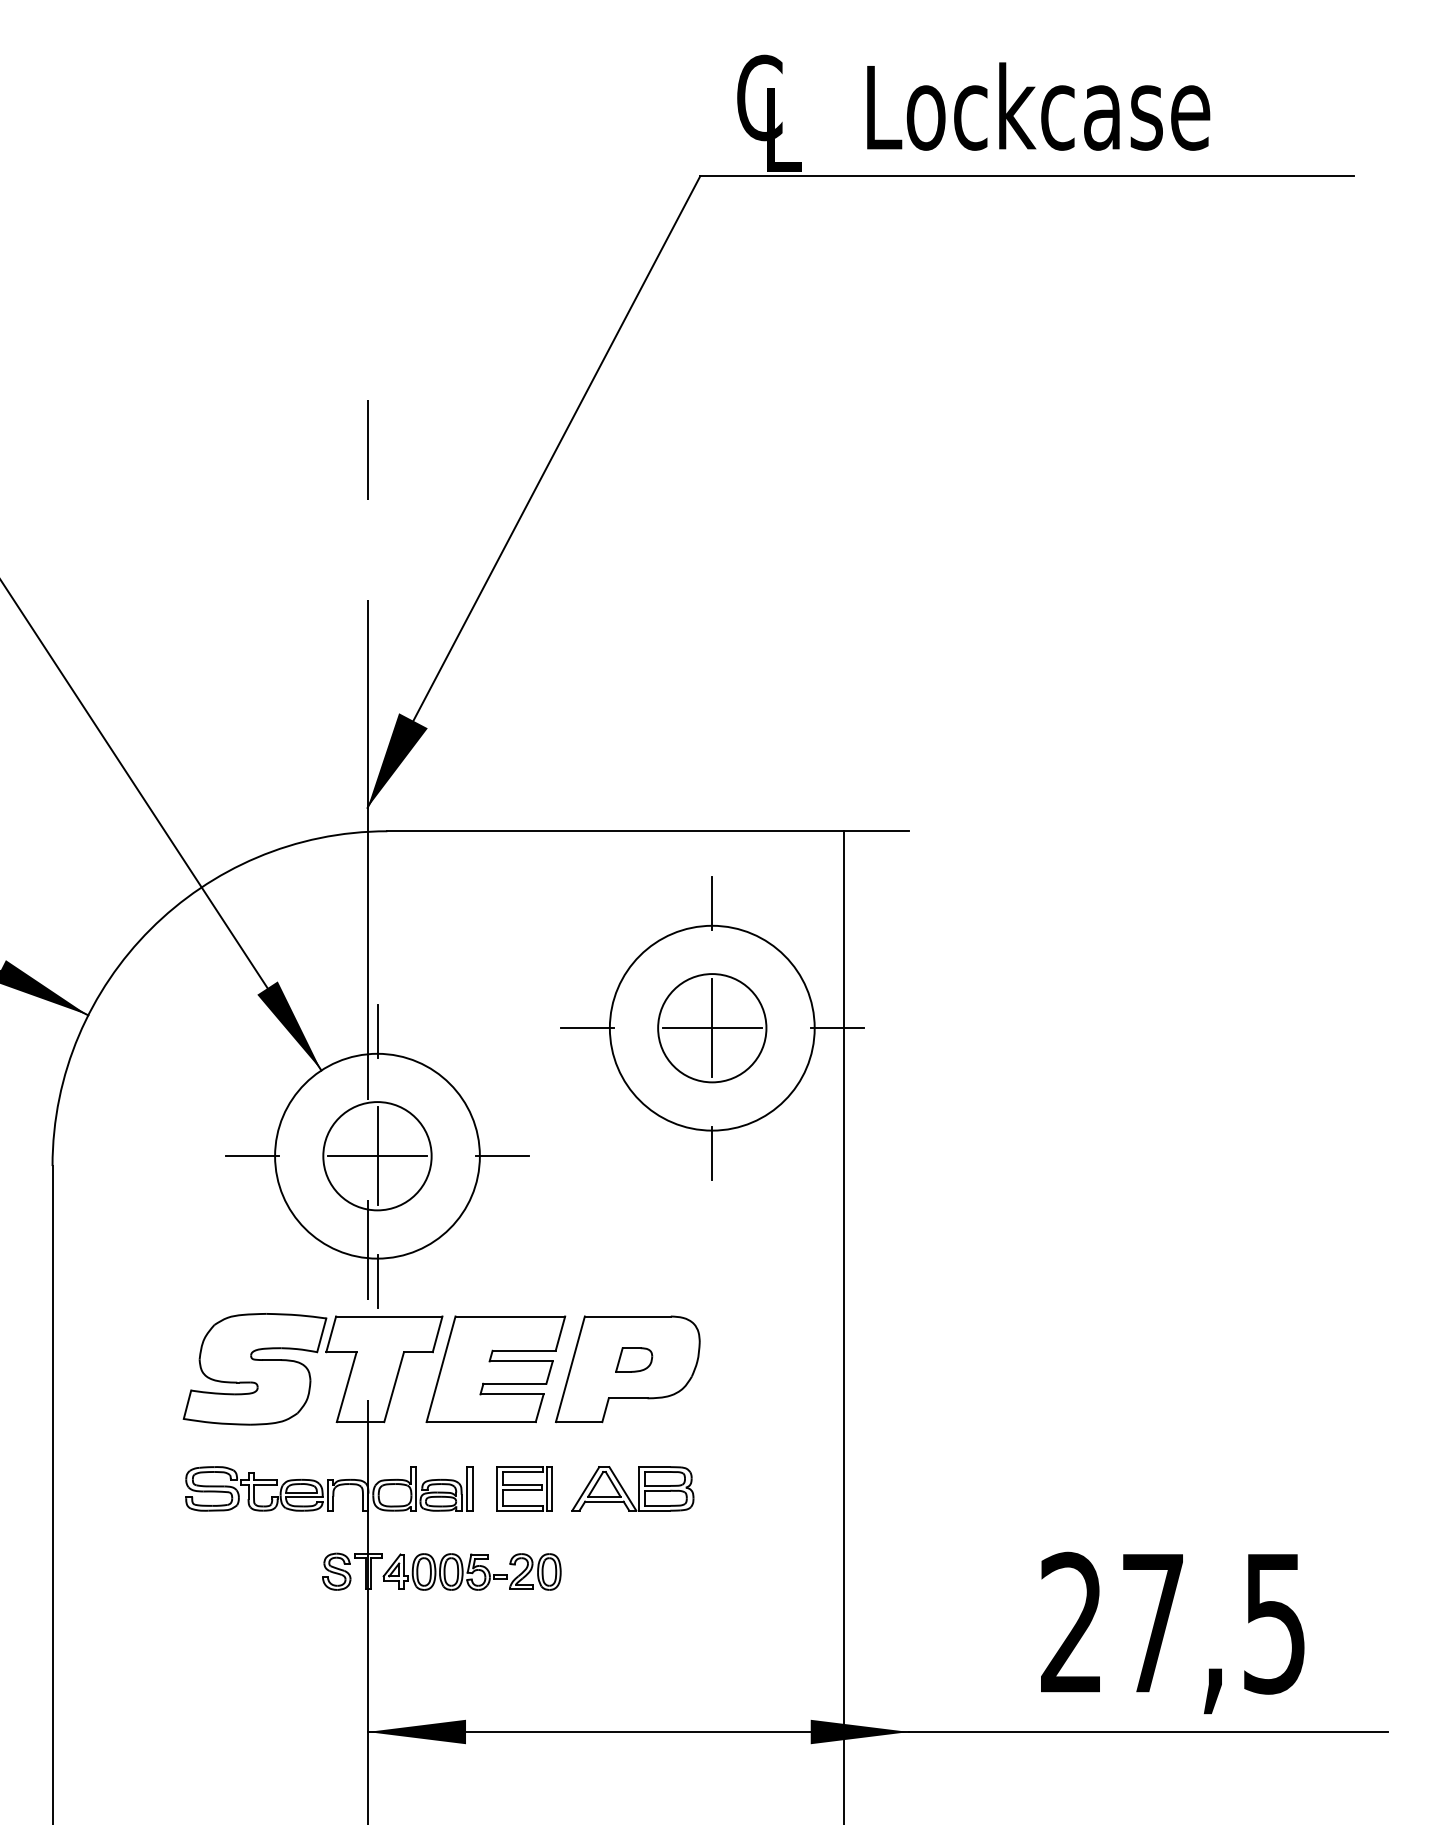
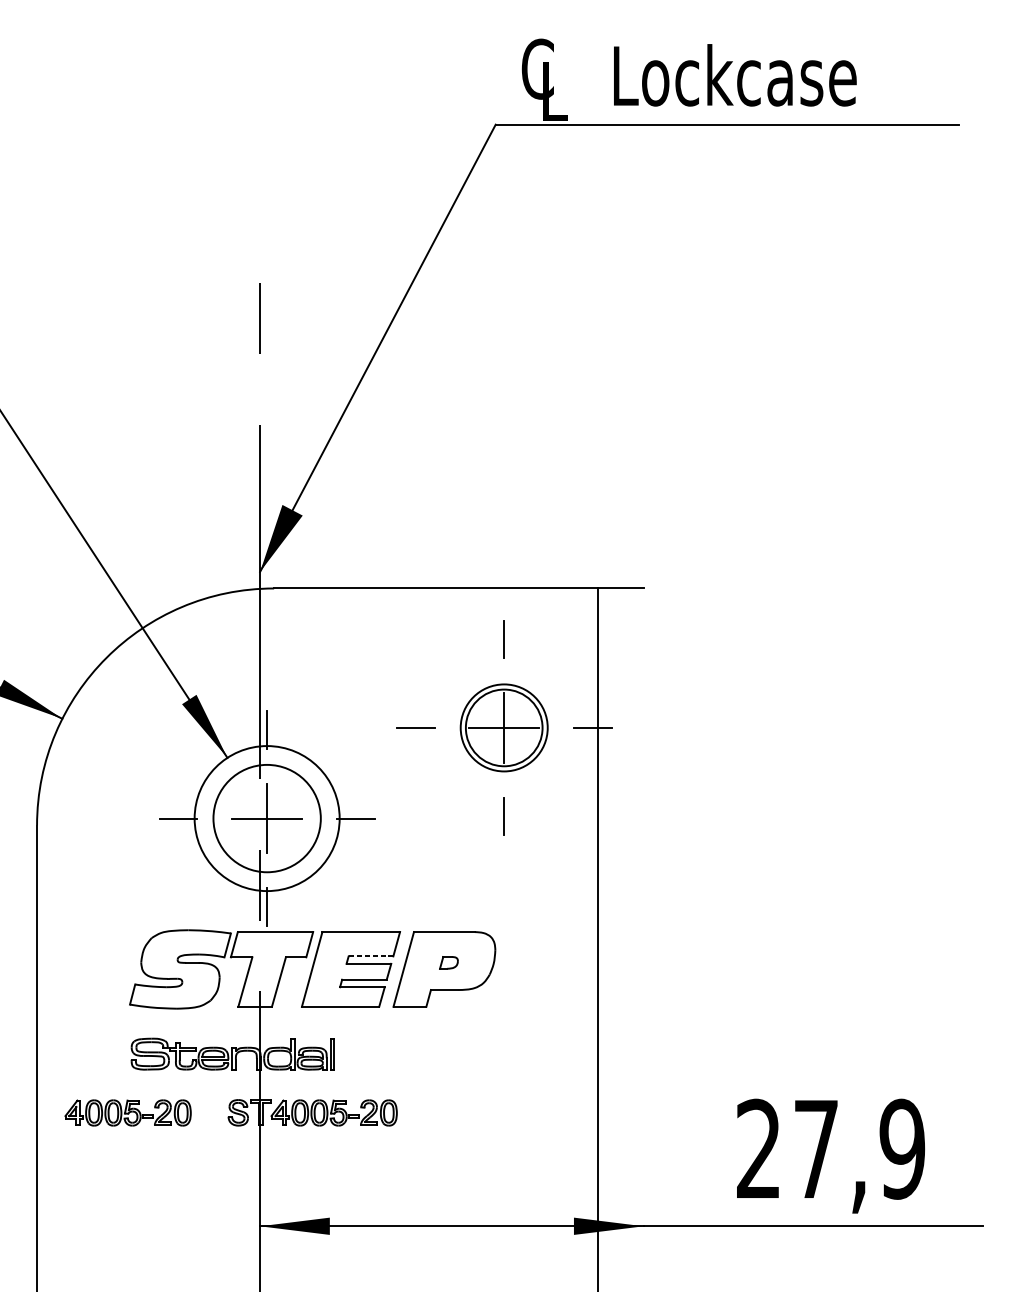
circle: (711, 1027) -> (503, 727), size x0.6
circle: (377, 1156) -> (267, 818), size x1.4
line: (524, 1350) -> (371, 956), solid -> dashed
part: (634, 1359) -> (449, 962), size x0.7
part: (524, 1488) -> (371, 1053), removed
part: (632, 1488) -> (447, 1053), removed
part: (180, 1571) -> (127, 1112), added
text: (1274, 1622) -> (902, 1148), 27,5 -> 27,9

